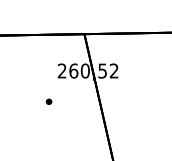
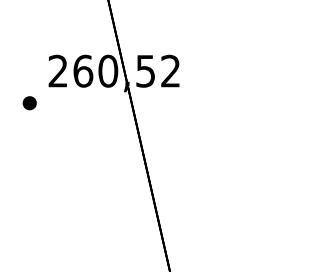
part: (48, 101) -> (28, 102), moved

